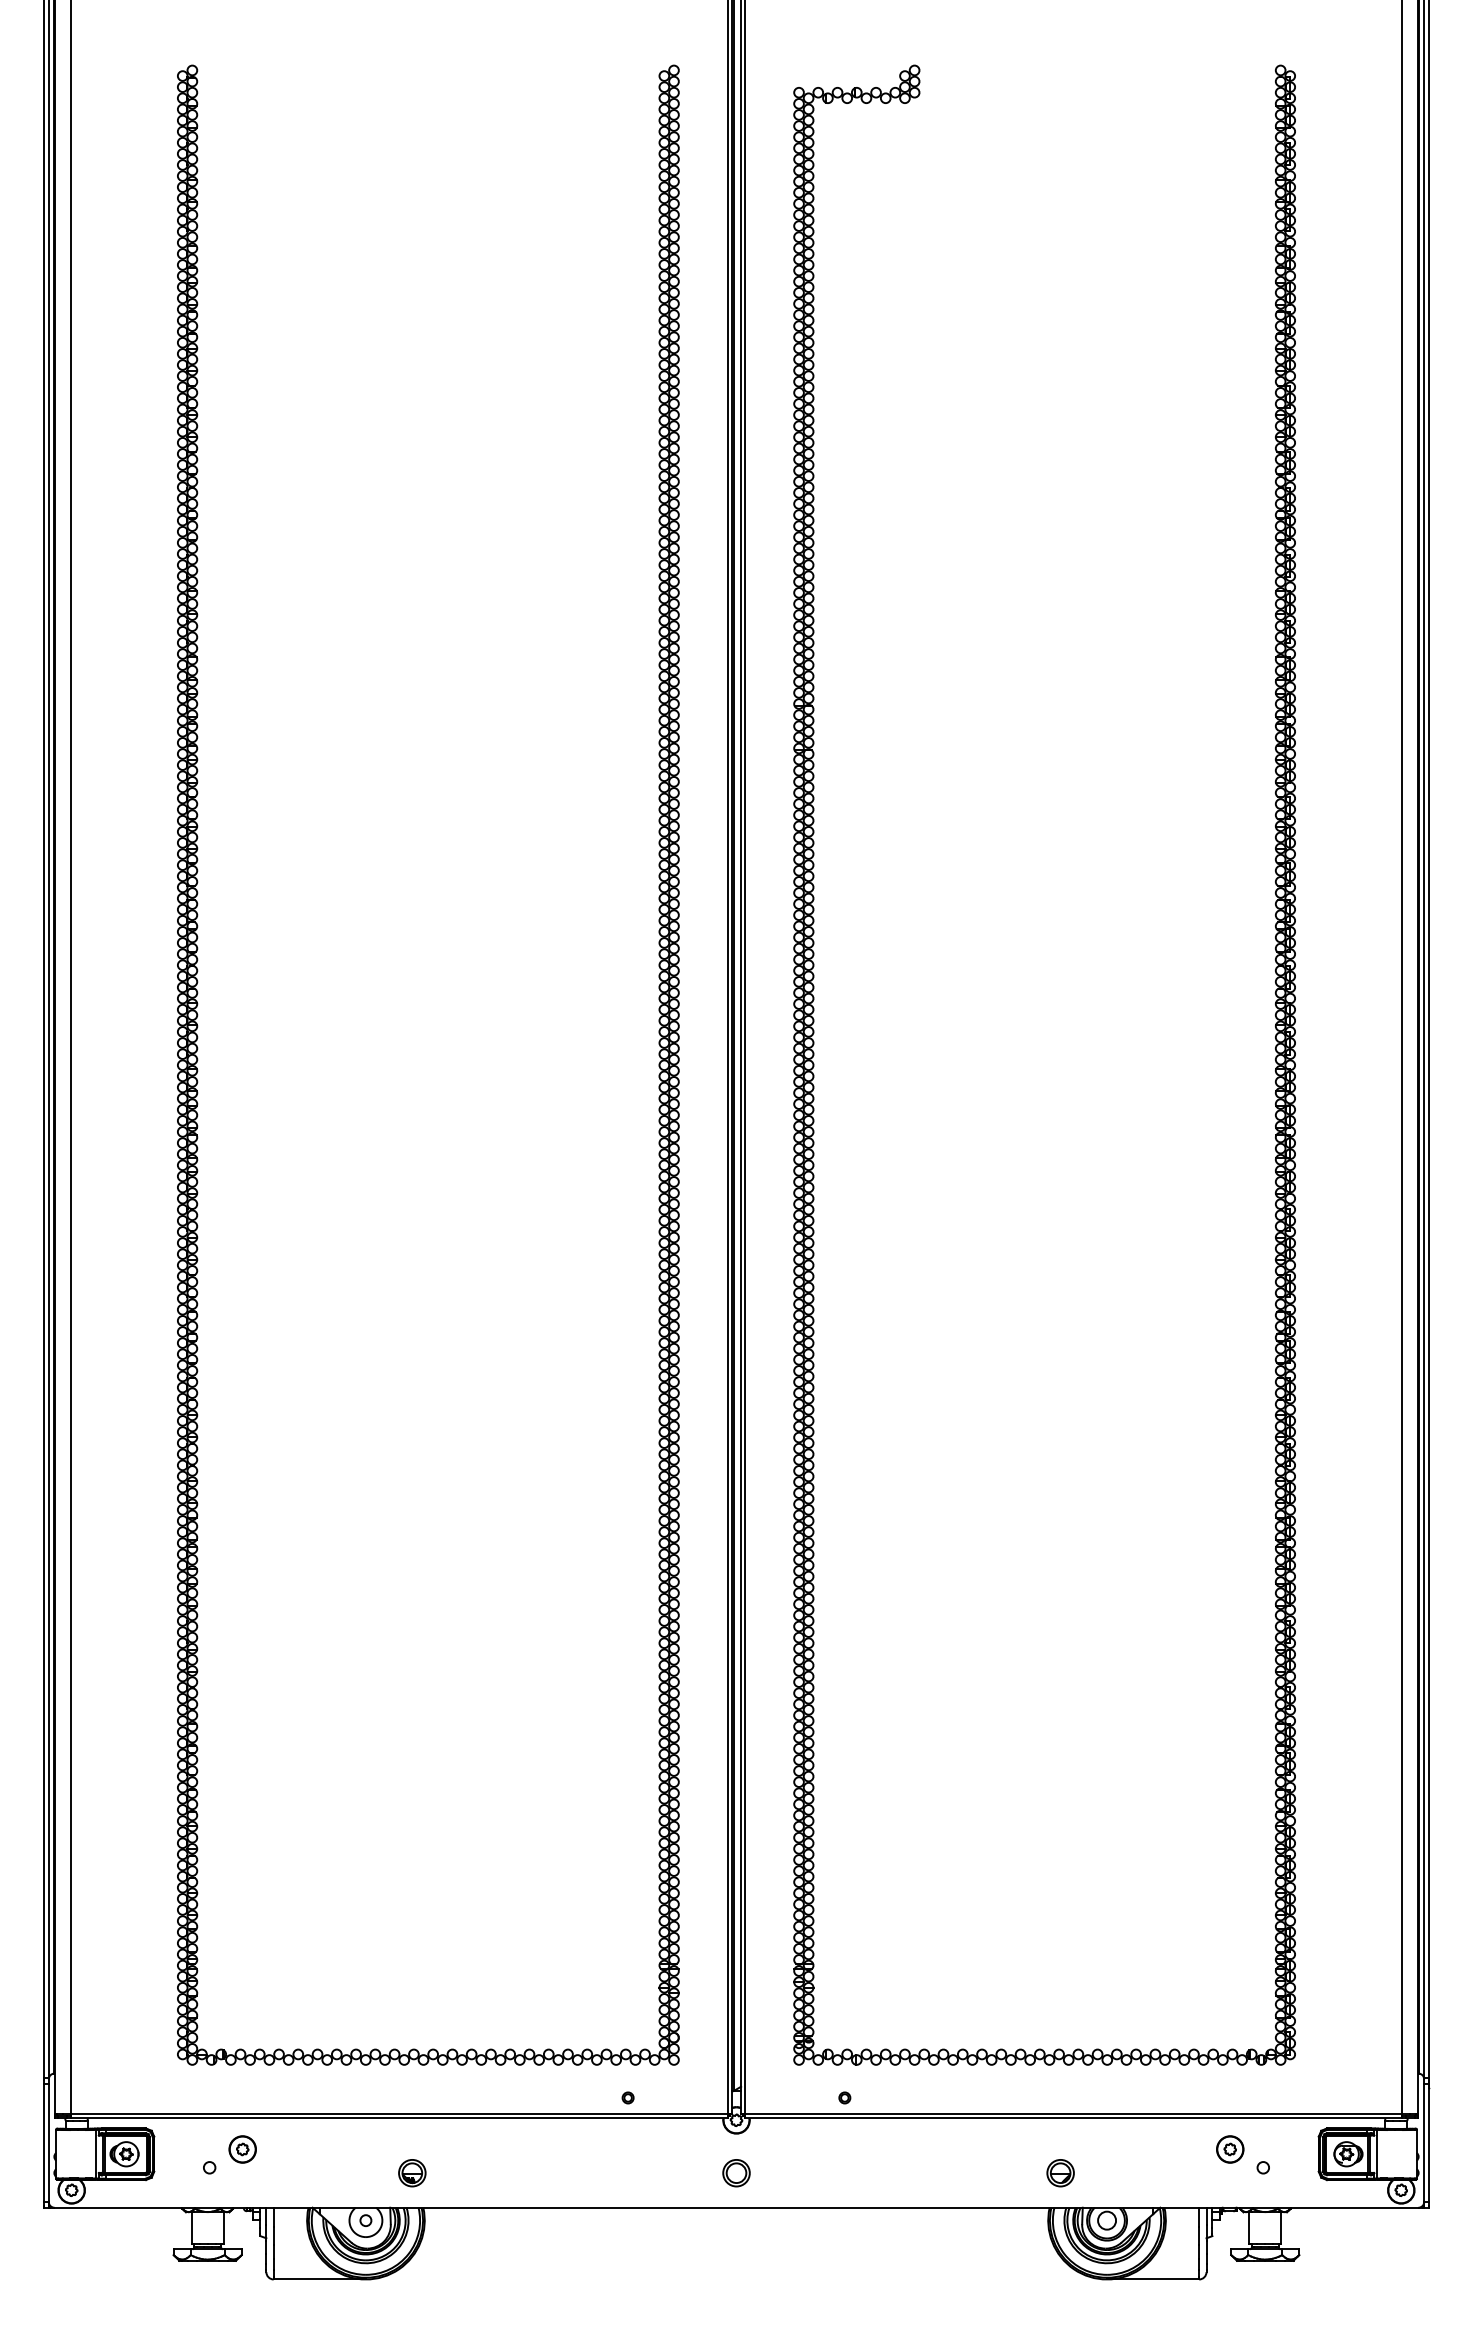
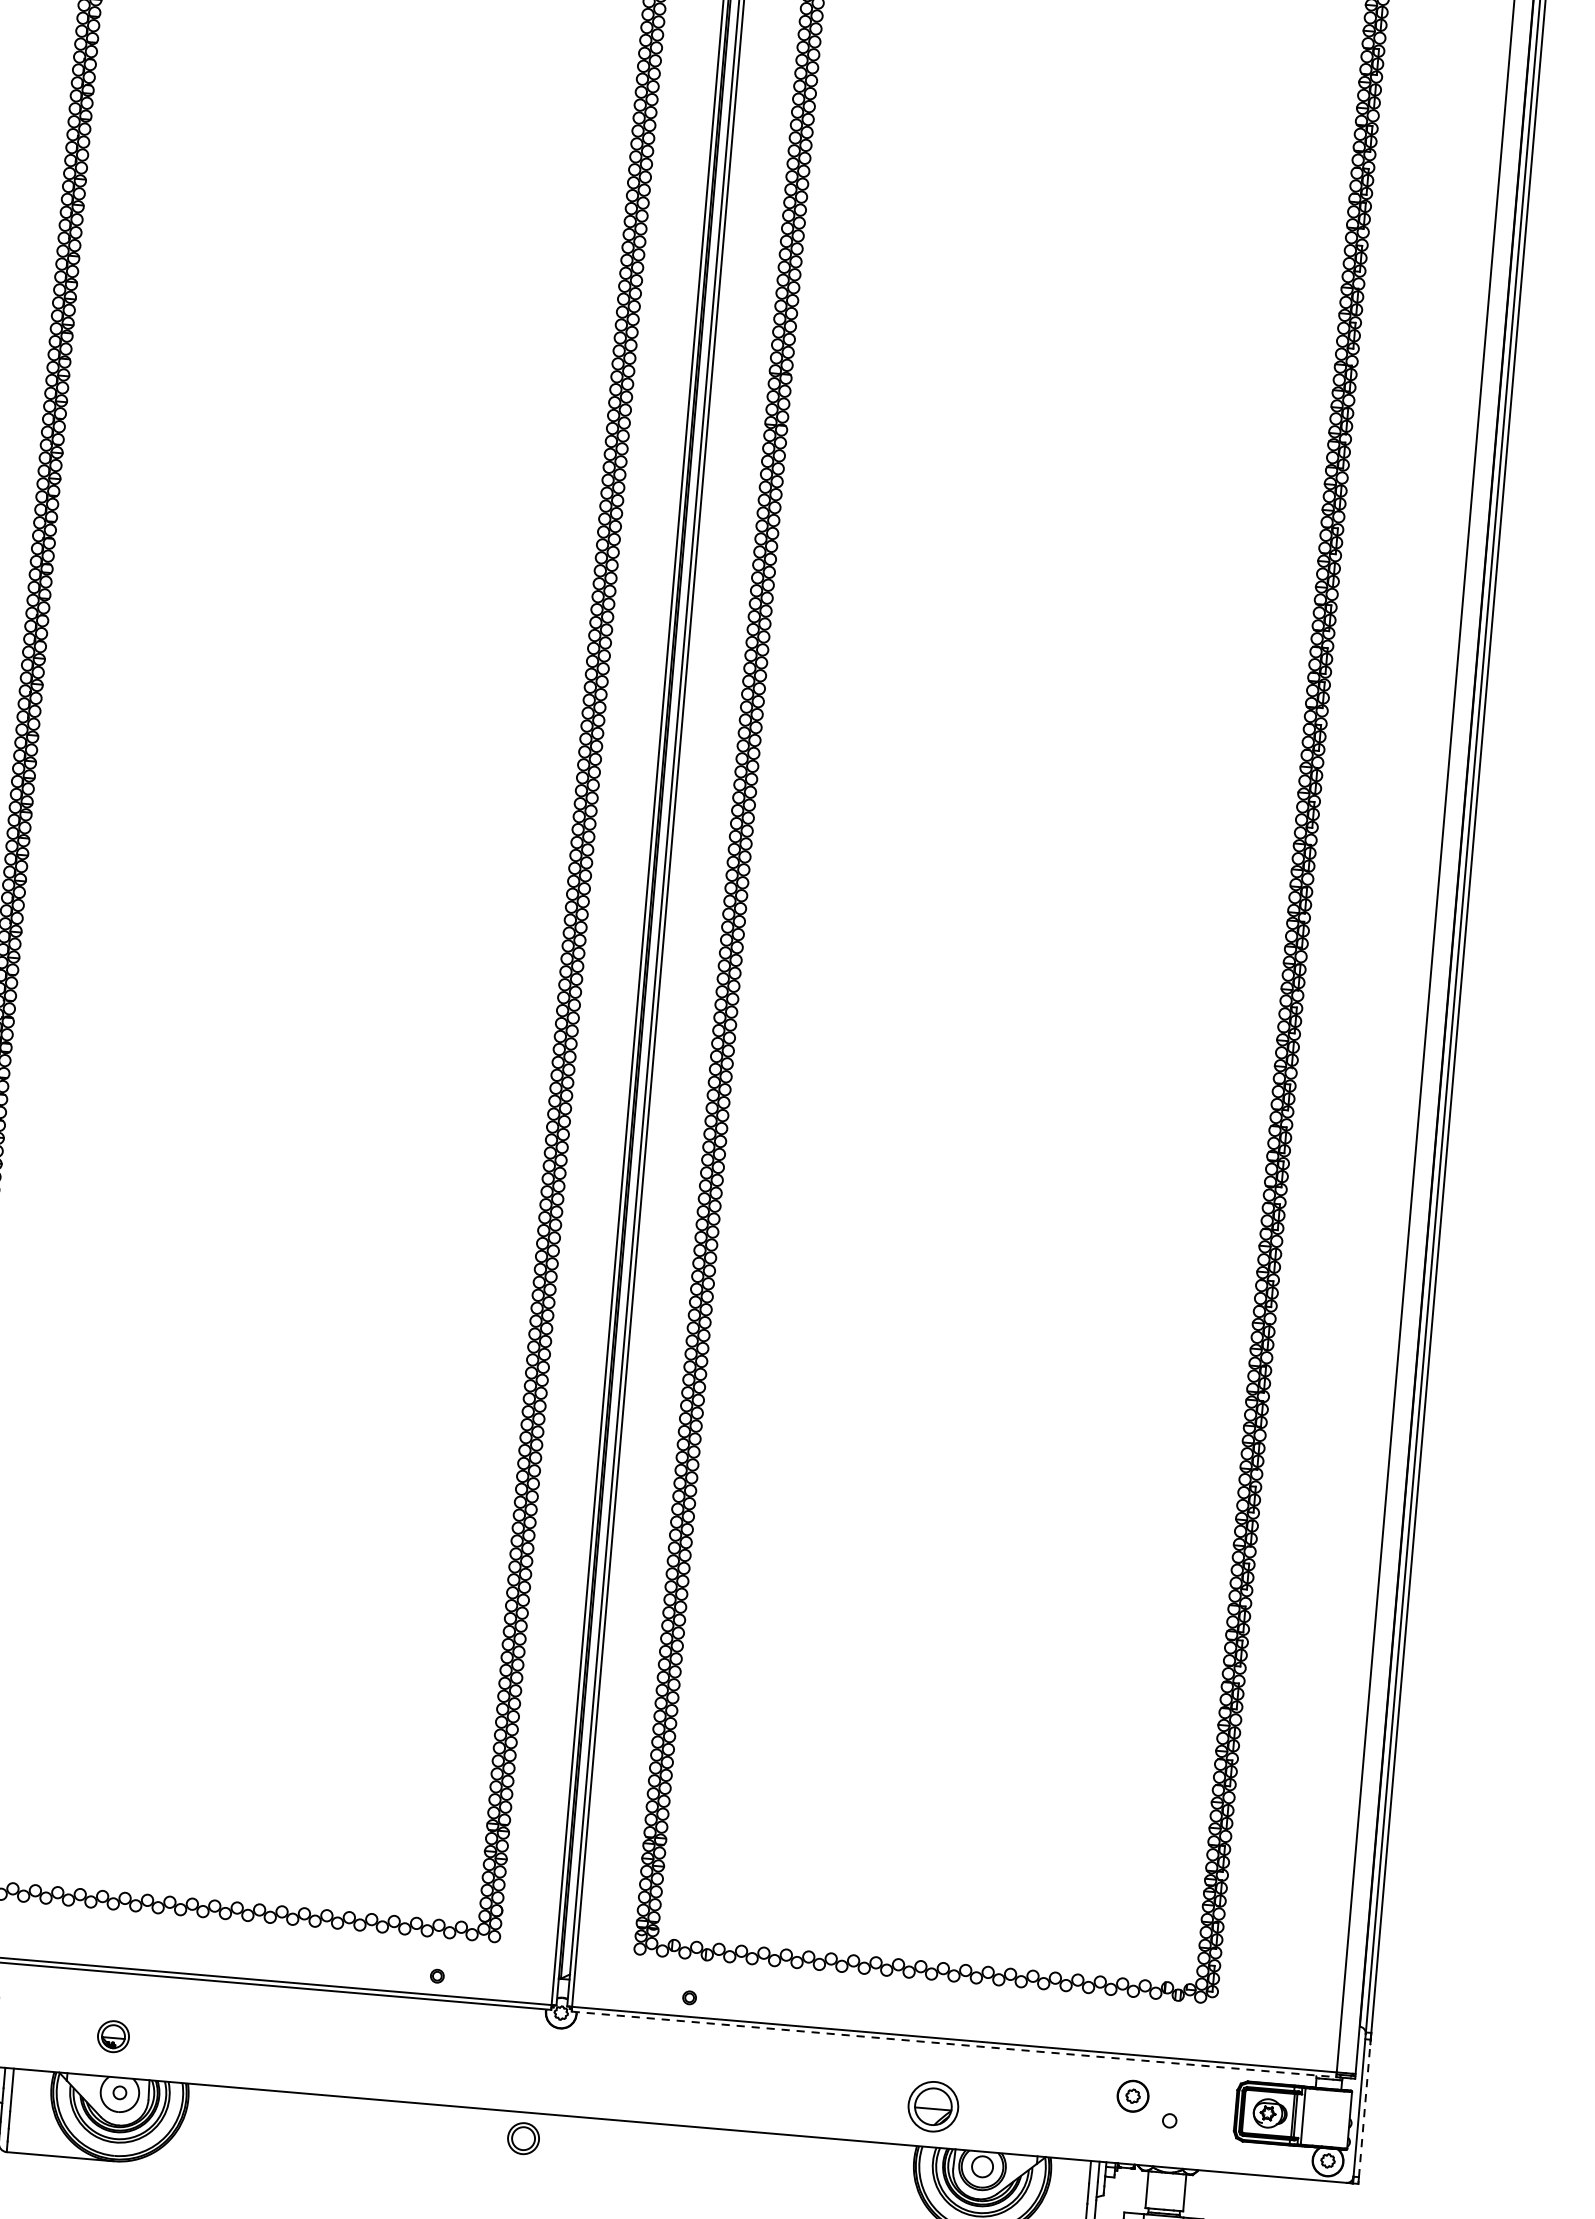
line: (1074, 2118) -> (954, 2044), solid -> dashed
line: (1428, 2142) -> (1364, 2107), solid -> dashed
part: (412, 2173) -> (113, 2037), moved
part: (736, 2173) -> (523, 2139), moved
part: (1060, 2173) -> (933, 2107), size x1.6

